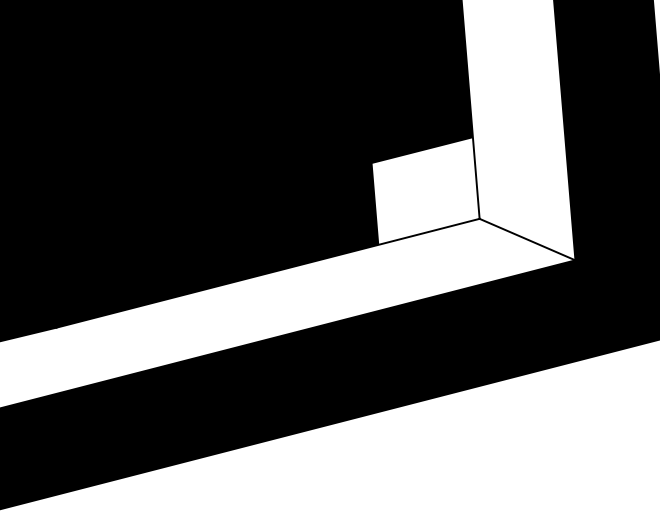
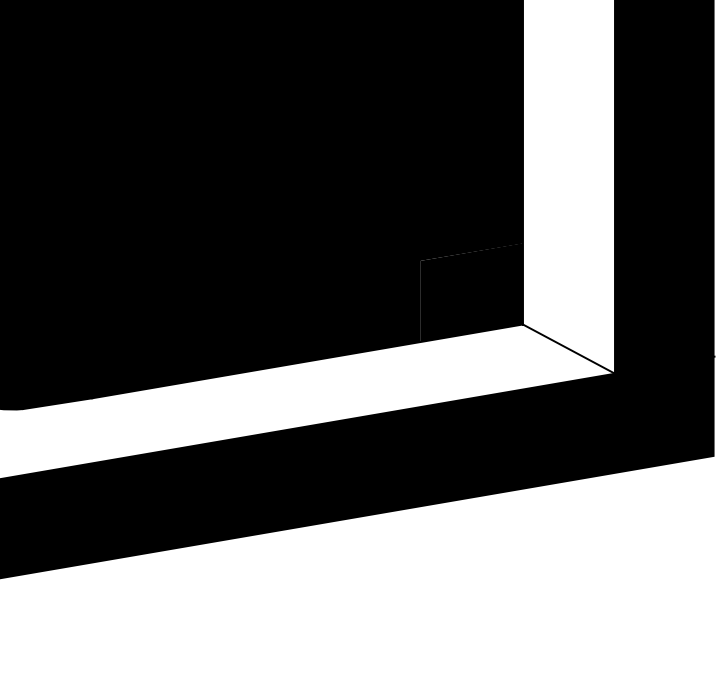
fill: (425, 191) -> (471, 292), added

